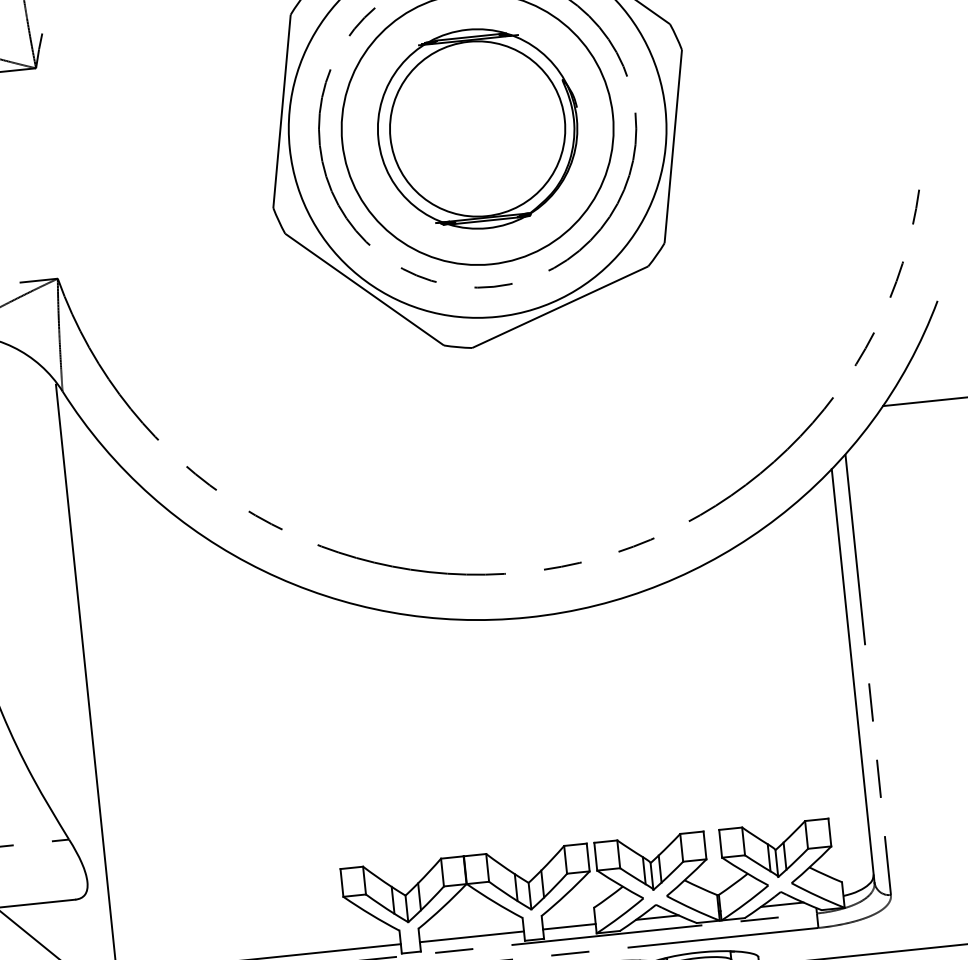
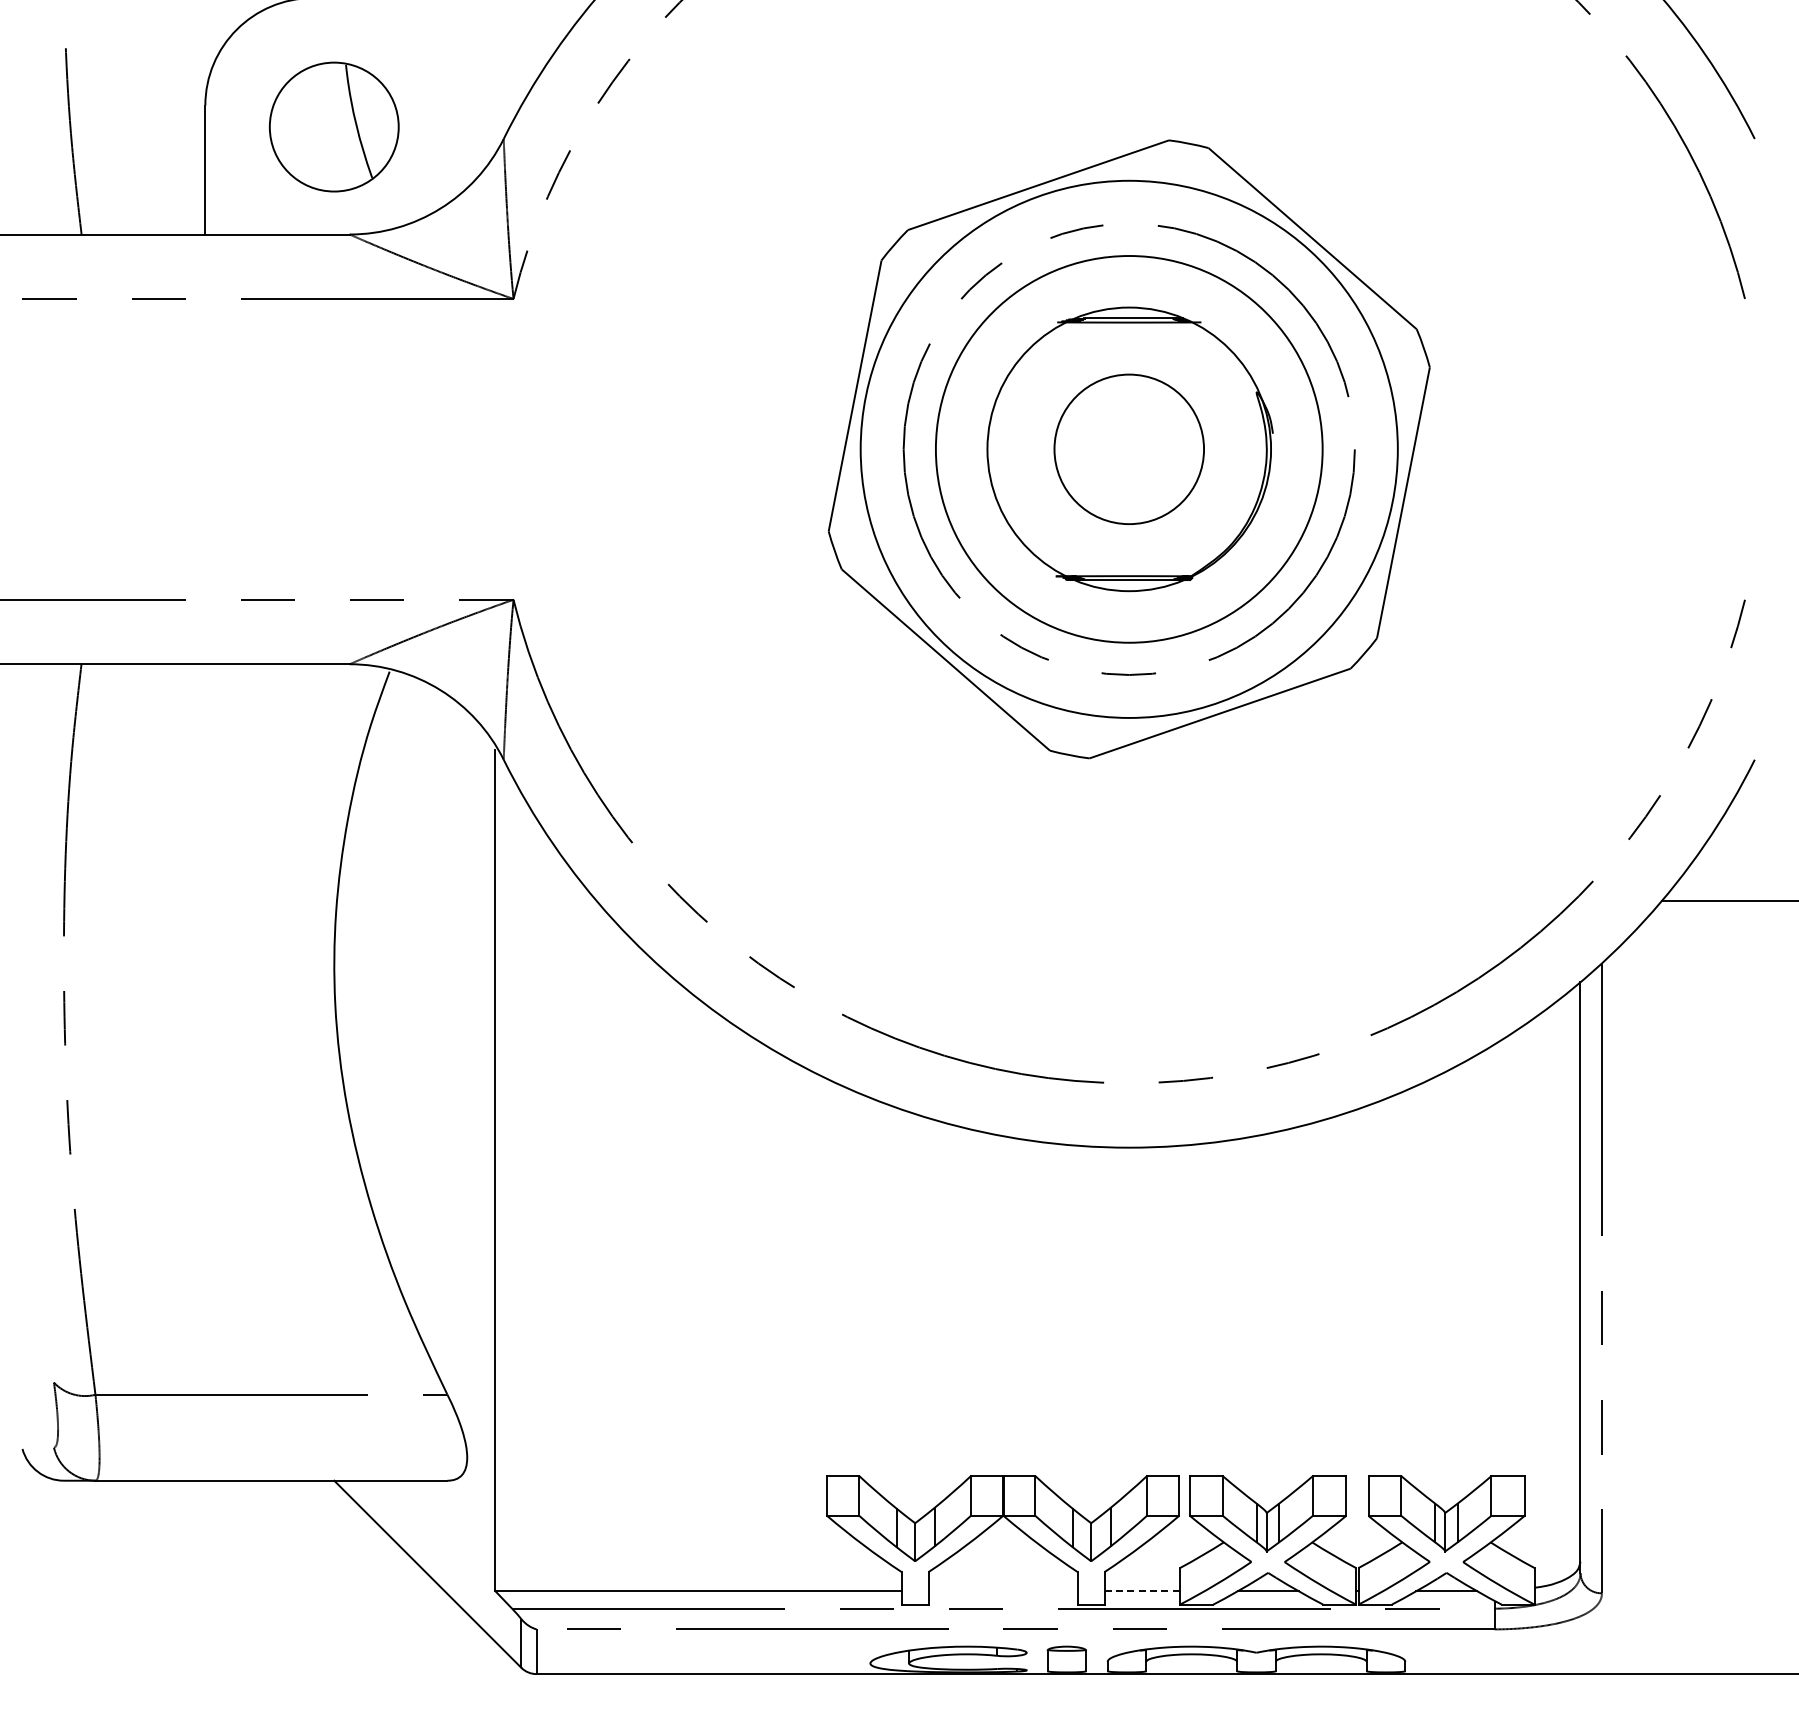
circle: (477, 129) -> (1128, 449), size x0.6
line: (569, 926) -> (1142, 1591), solid -> dashed
line: (471, 937) -> (1002, 1591), removed

